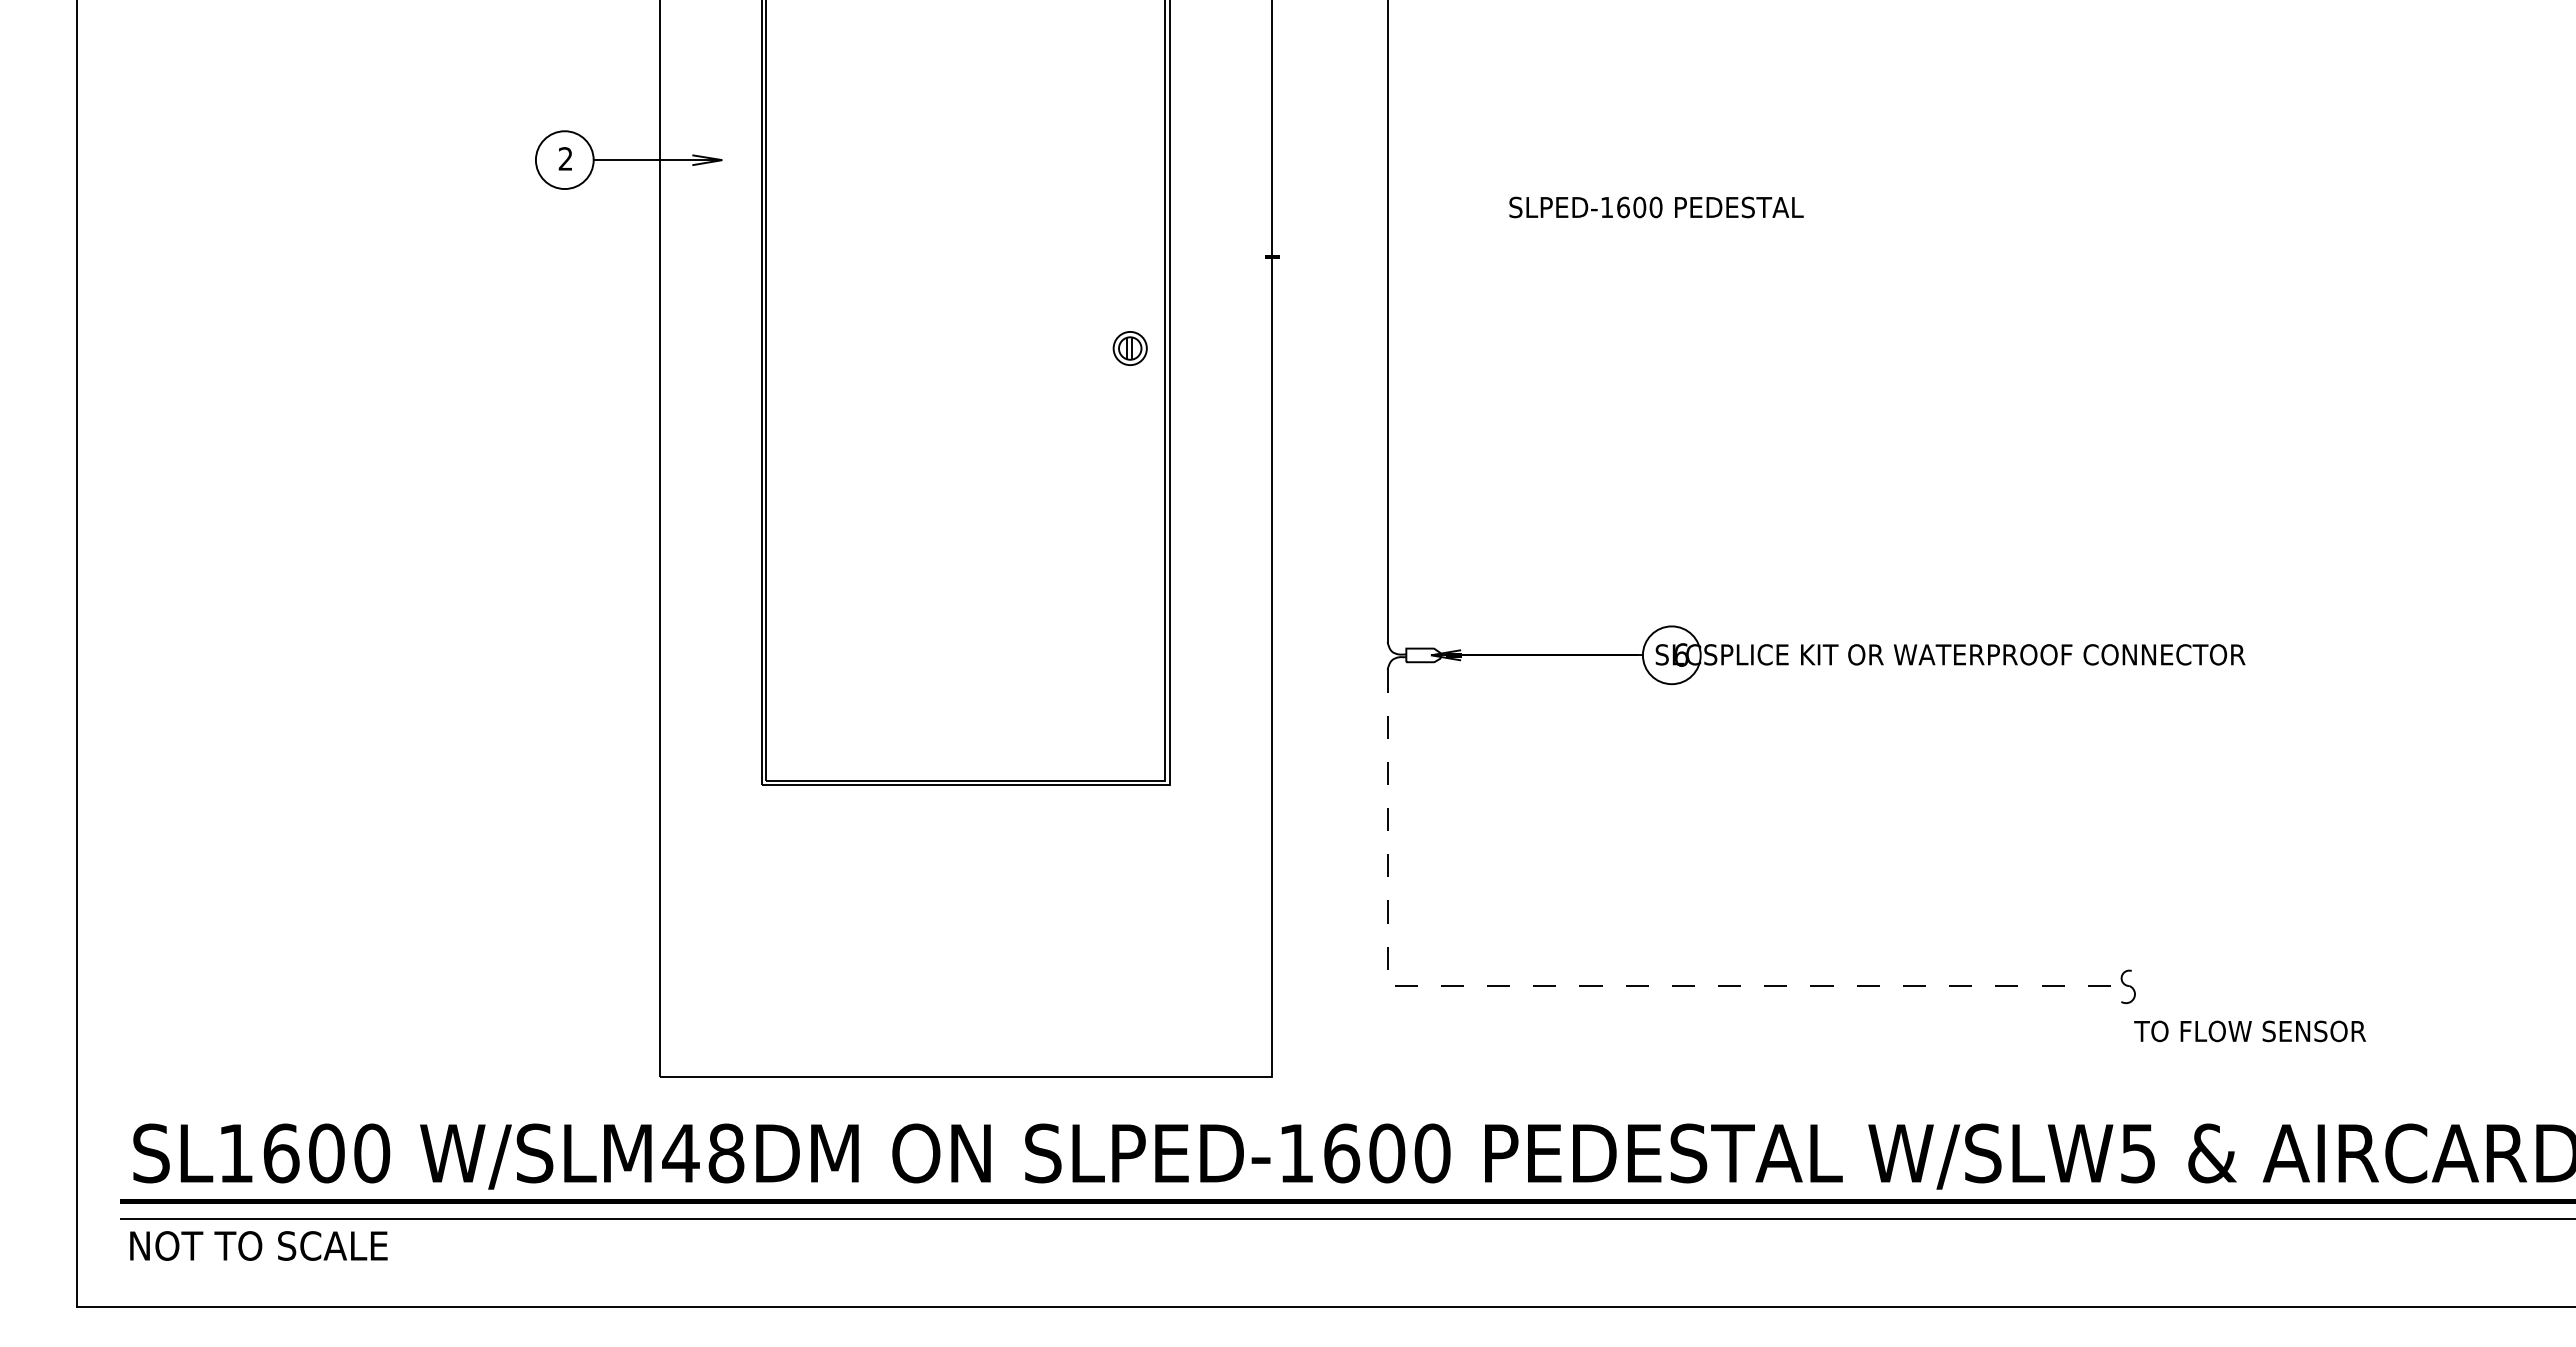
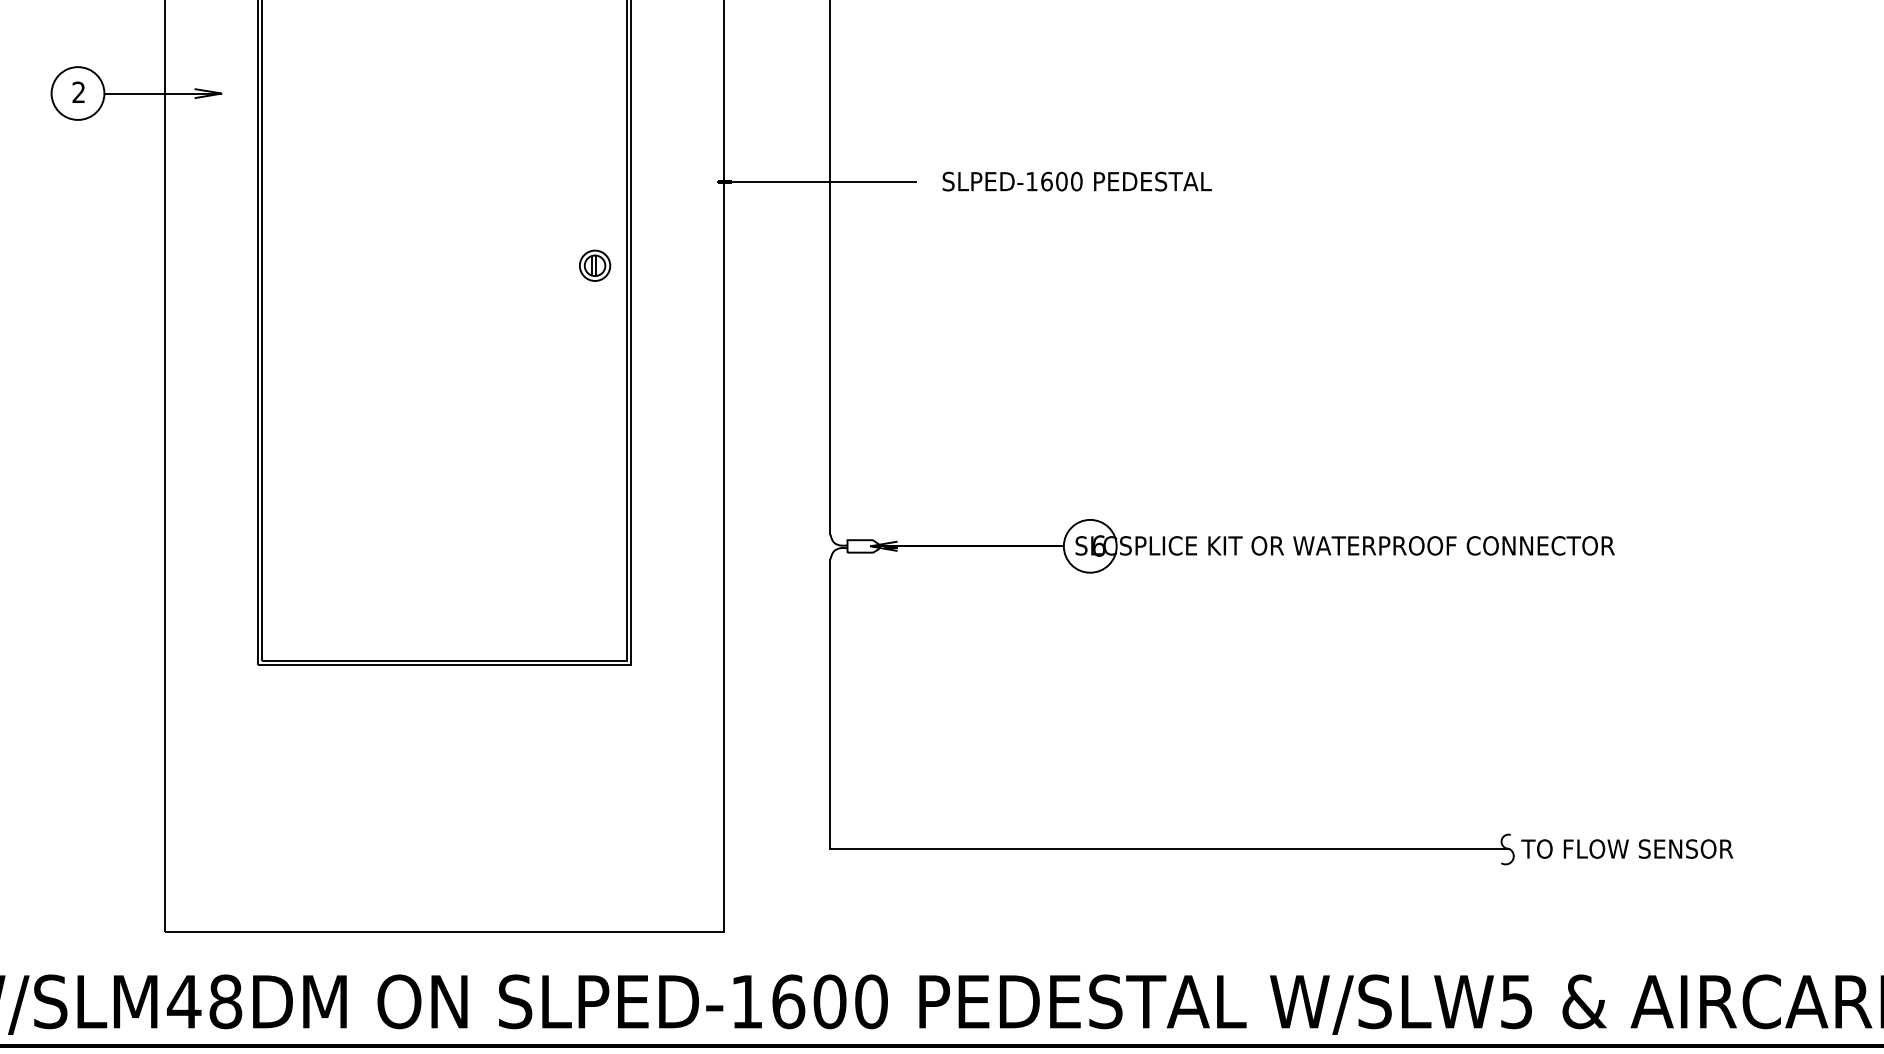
text: (1656, 207) -> (1077, 181), moved
line: (1372, 256) -> (816, 181), added
line: (1599, 985) -> (1024, 848), dashed -> solid
text: (2249, 1031) -> (1626, 849), moved

